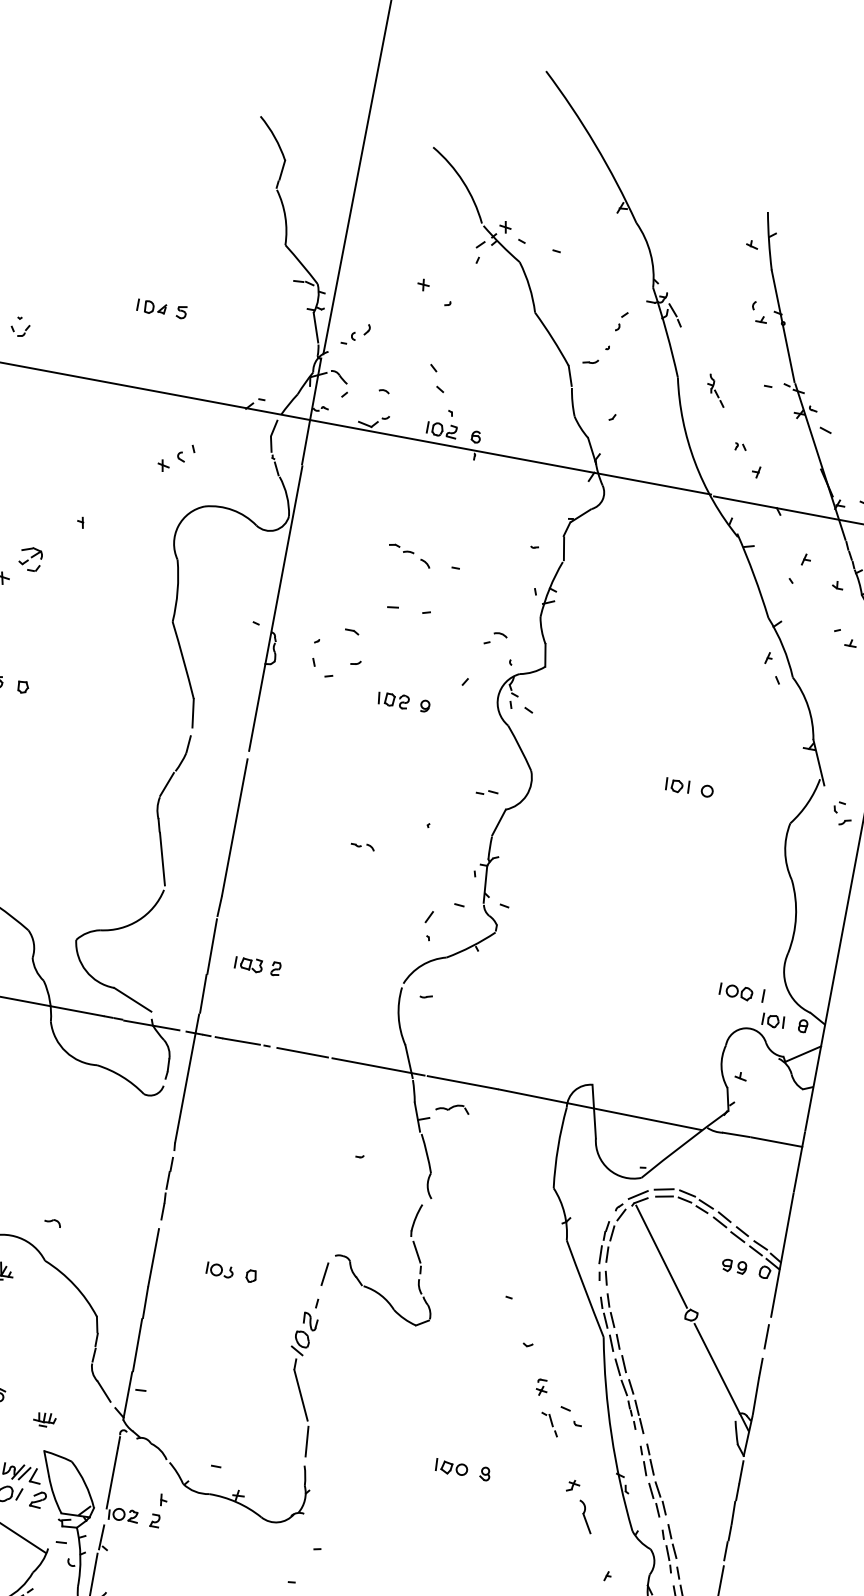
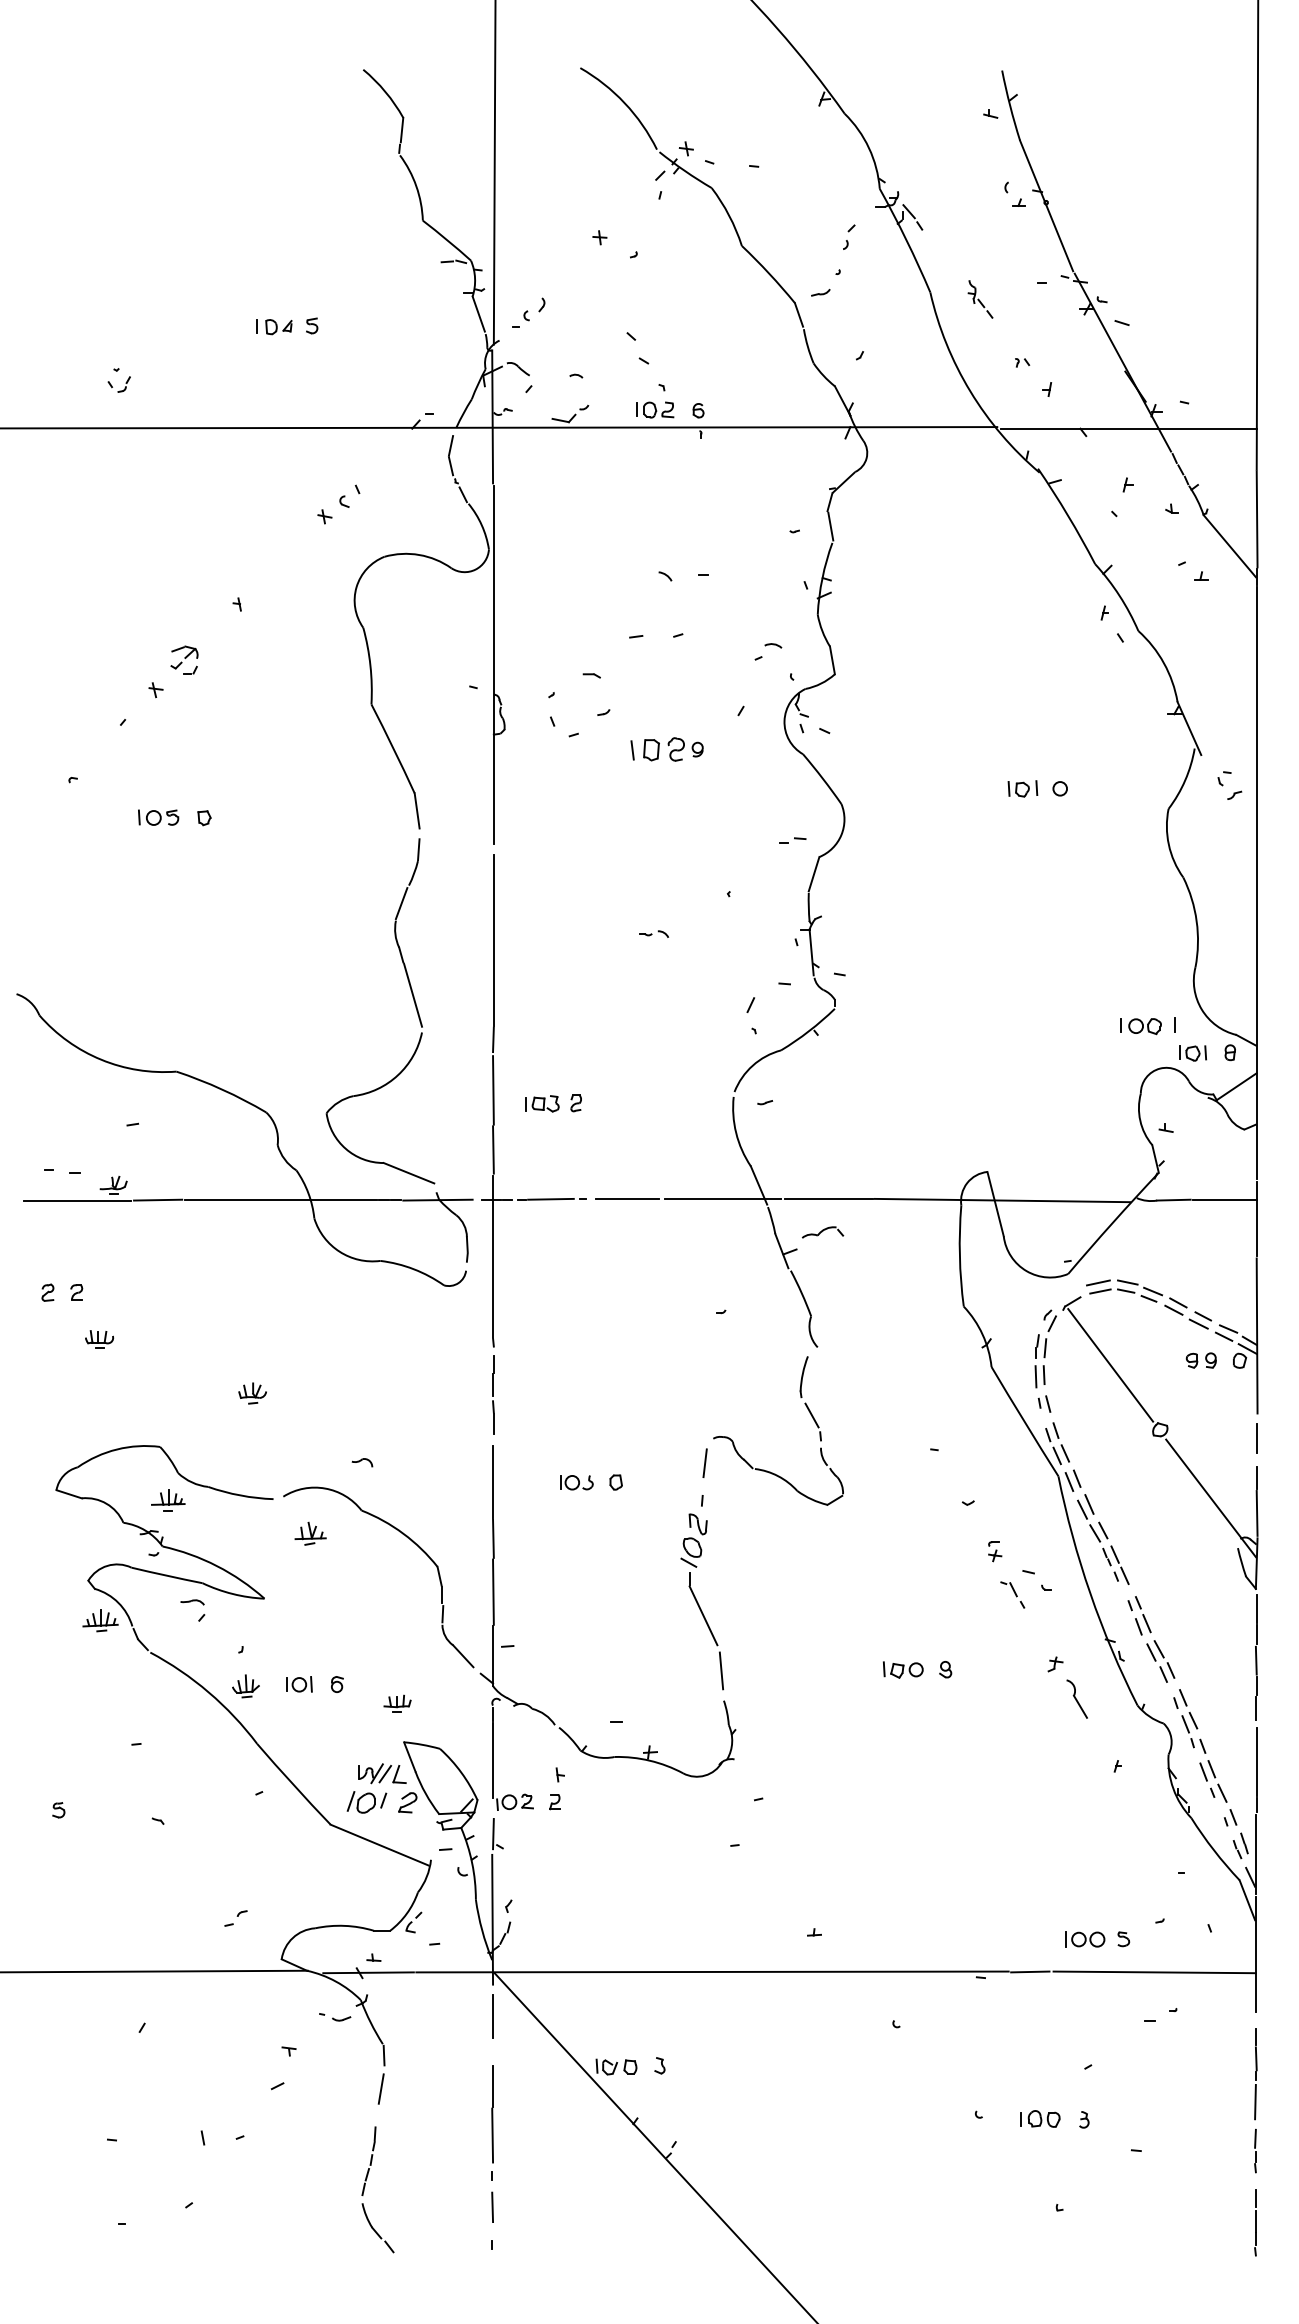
part: (401, 548) -> (633, 563), removed
part: (393, 700) -> (657, 749), size x1.4
line: (637, 1194) -> (1067, 1295), removed

